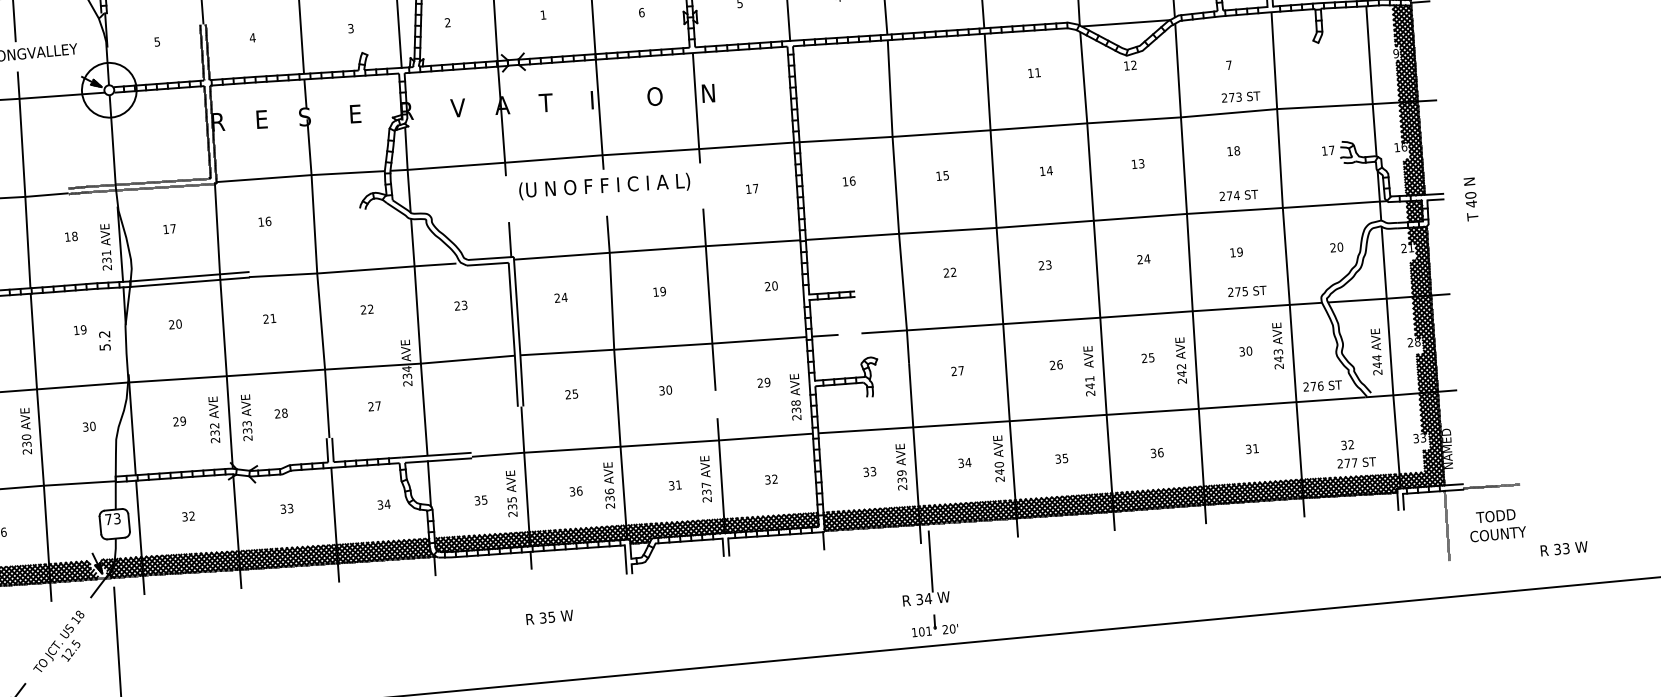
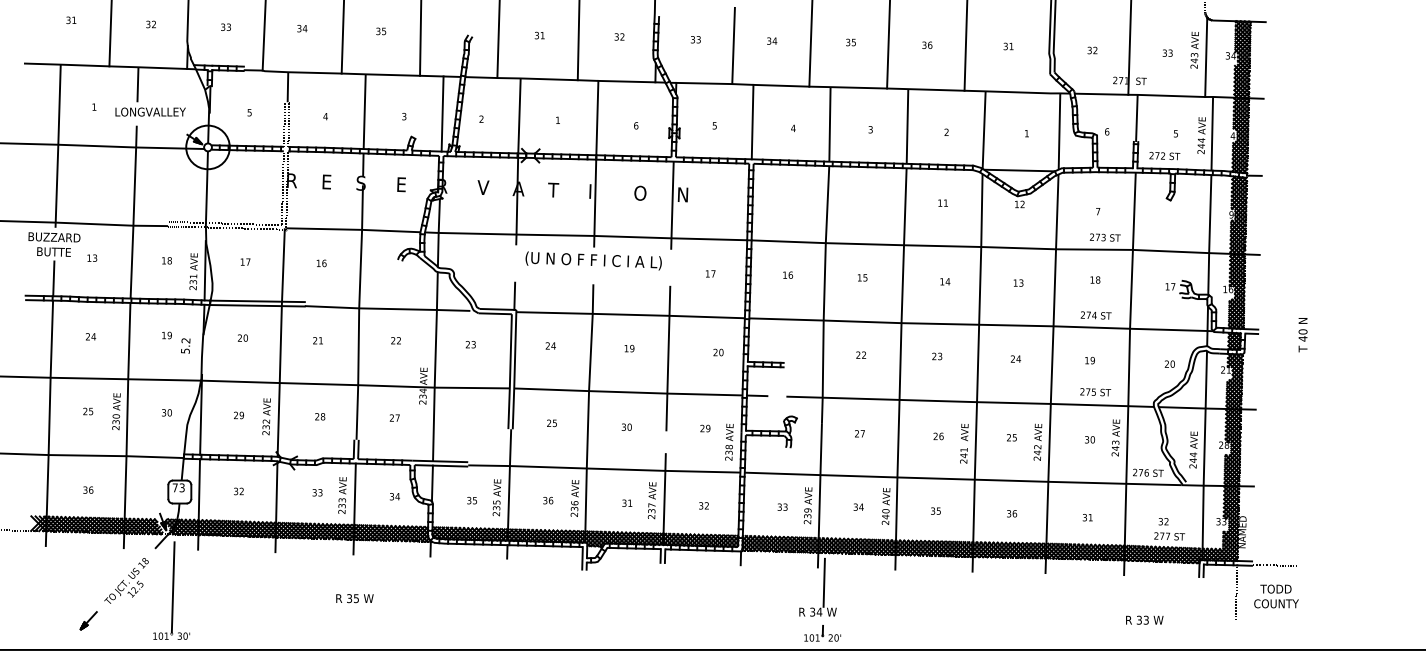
text: (1470, 199) -> (1302, 335), moved
text: (246, 417) -> (342, 495), moved
text: (1563, 547) -> (1144, 619), moved
text: (549, 617) -> (354, 598), moved

